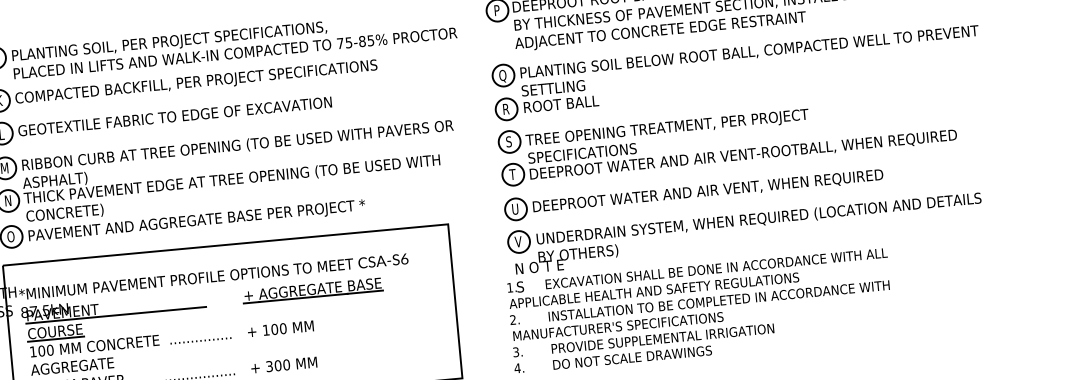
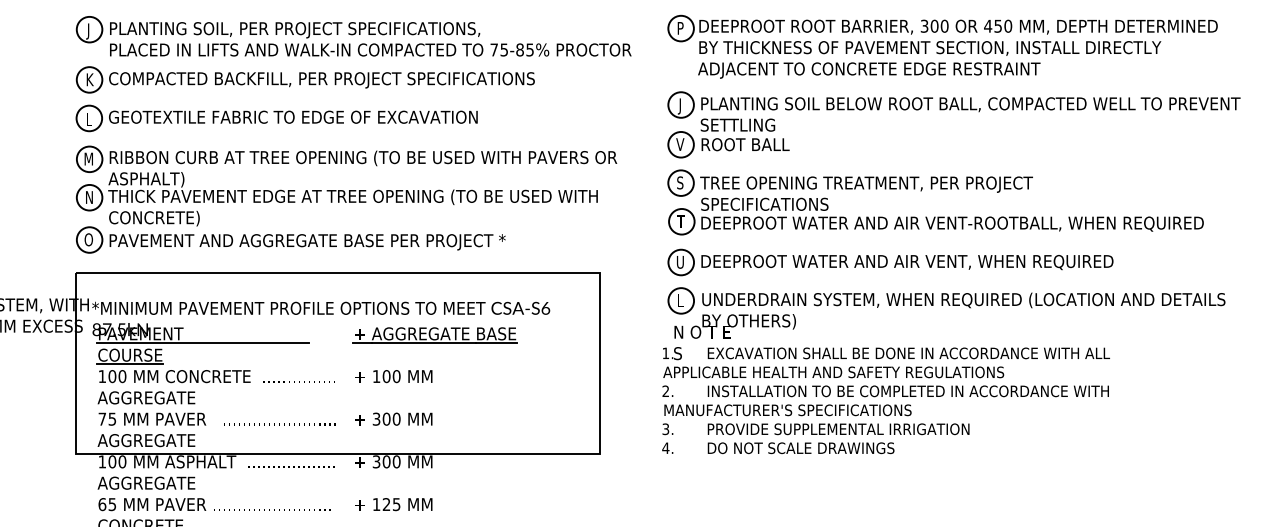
text: (503, 76) -> (680, 106), Q -> J
text: (506, 109) -> (680, 144), R -> V
text: (518, 241) -> (680, 300), V -> L

